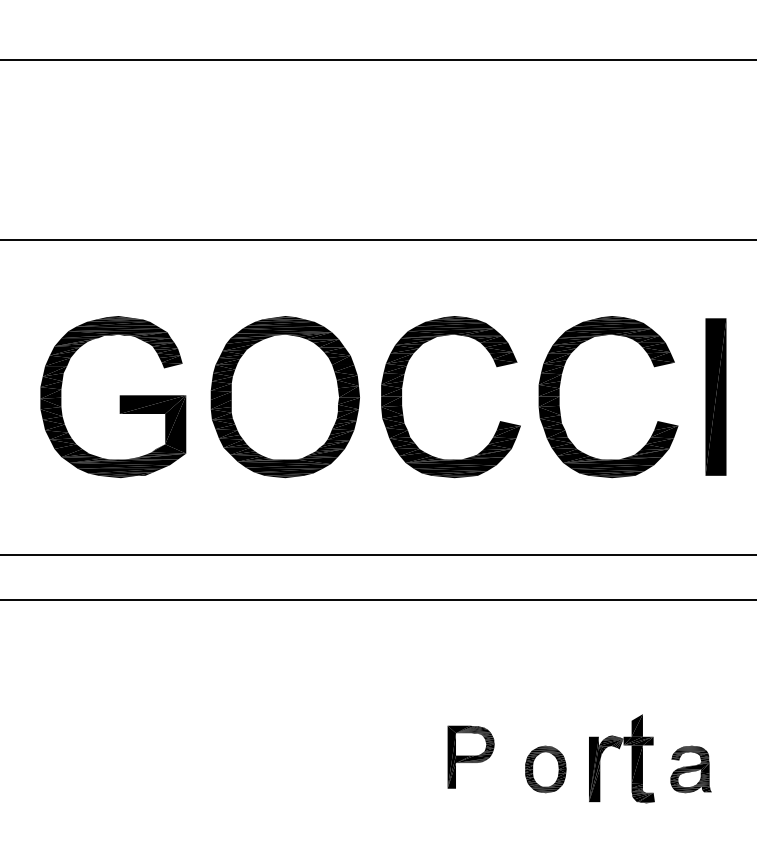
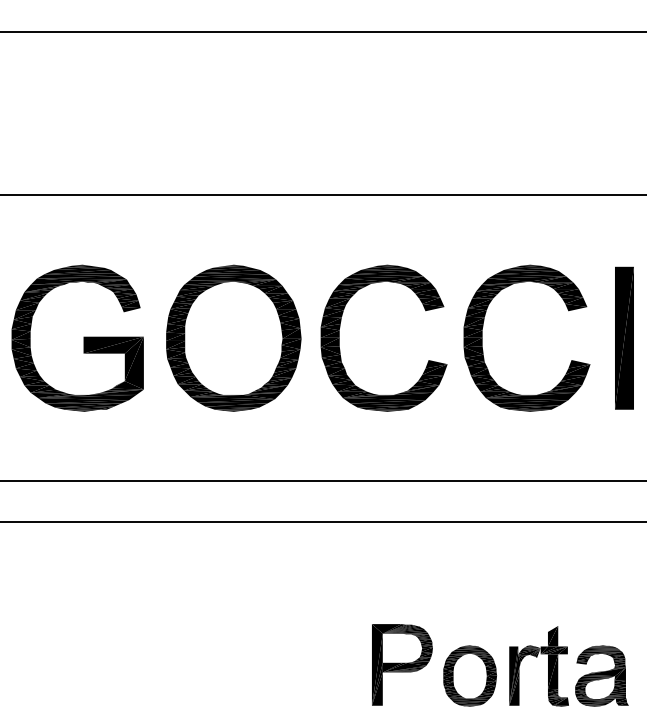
part: (470, 757) -> (401, 665), size x1.43
part: (545, 769) -> (469, 676), size x1.43
part: (690, 769) -> (601, 676), size x1.43

